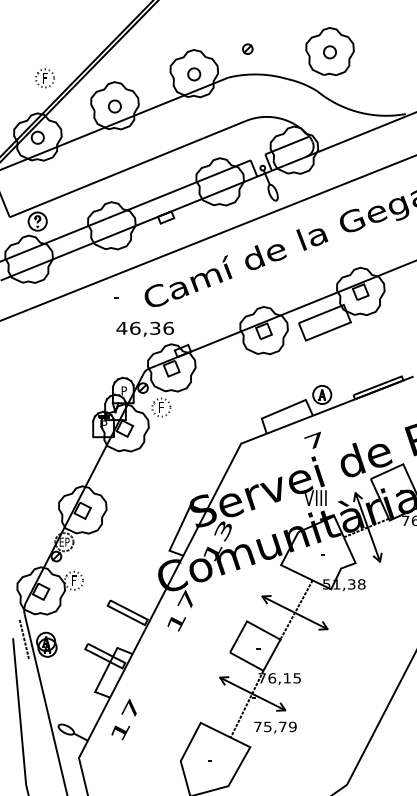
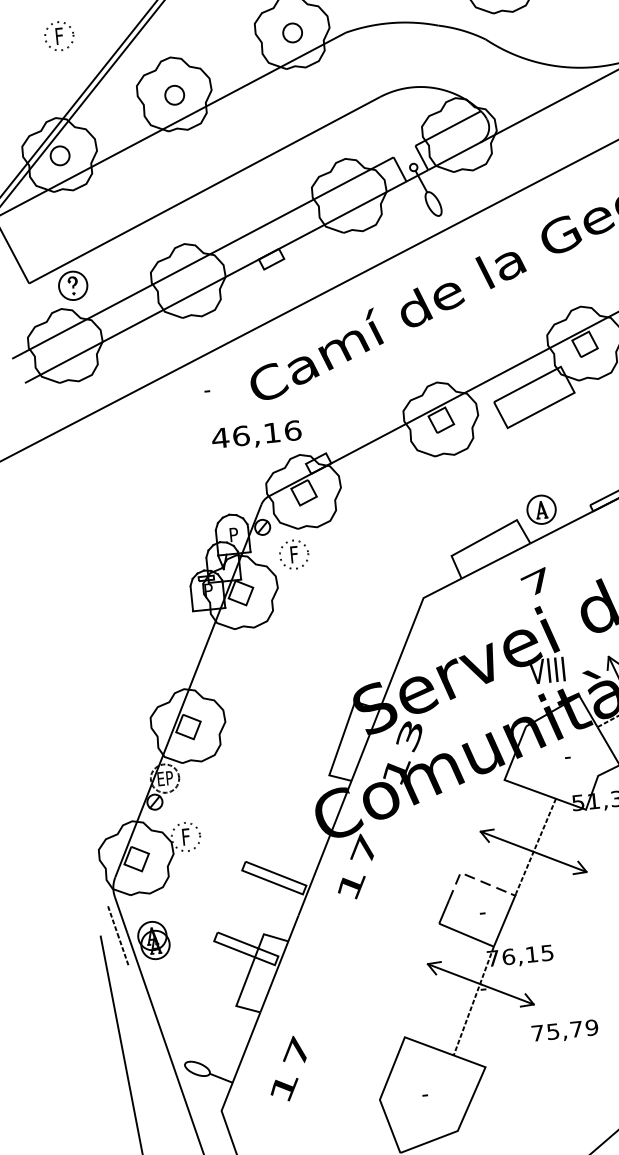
part: (44, 78) -> (58, 36), moved
text: (155, 327) -> (272, 431), 46,36 -> 46,16
line: (253, 625) -> (471, 878), solid -> dashed
text: (123, 719) -> (287, 1069), moved
text: (275, 727) -> (565, 1031), moved

